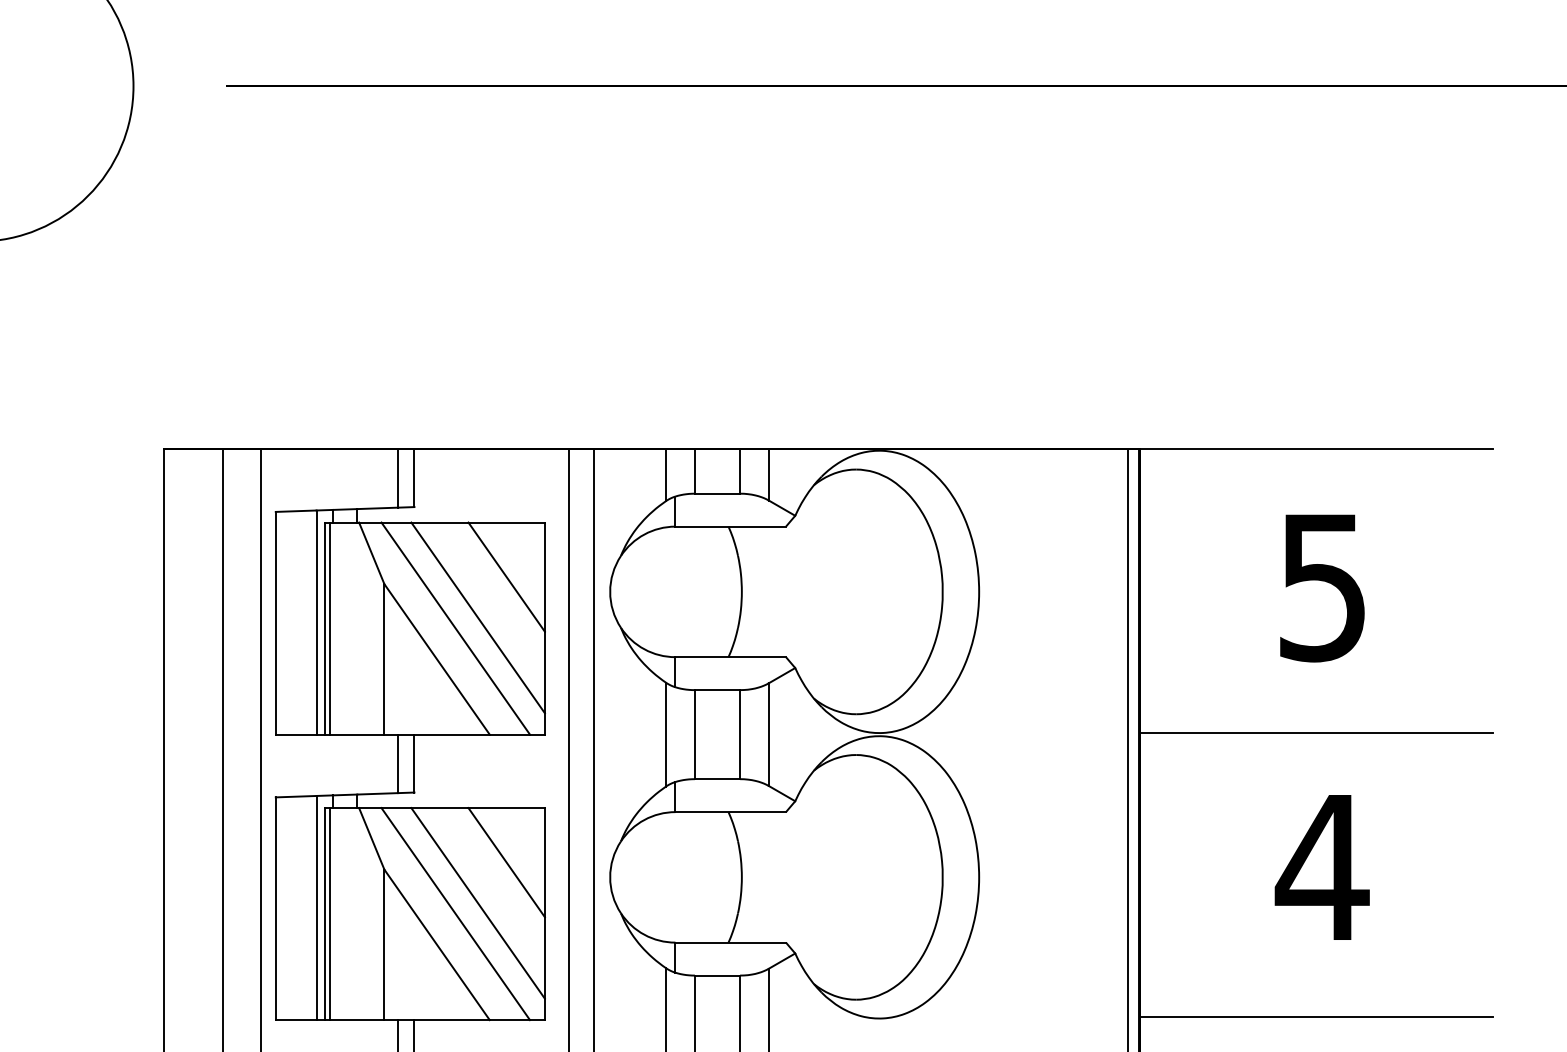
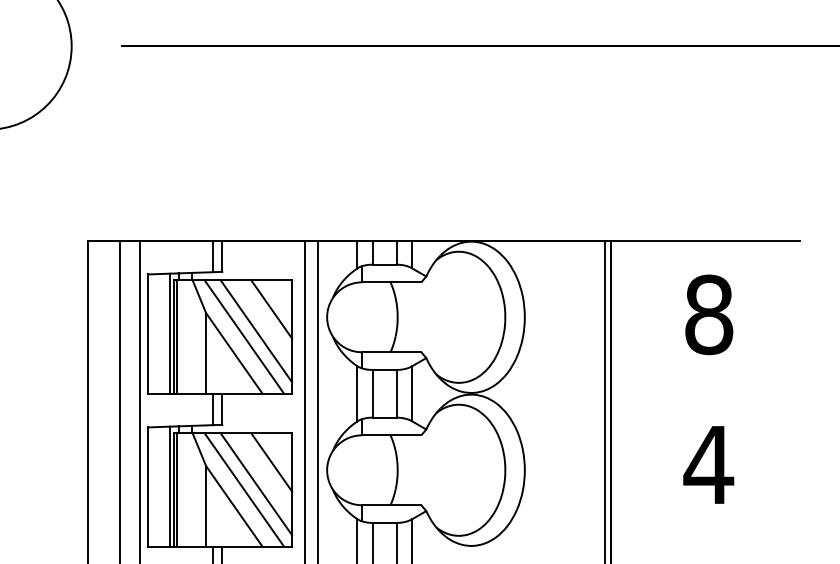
text: (1323, 586) -> (709, 314), 5 -> 8
line: (1316, 732) -> (705, 392), removed
line: (1316, 1017) -> (705, 545), removed

